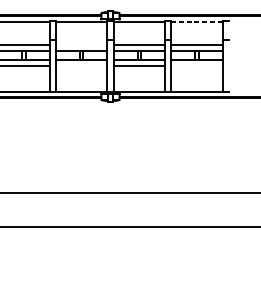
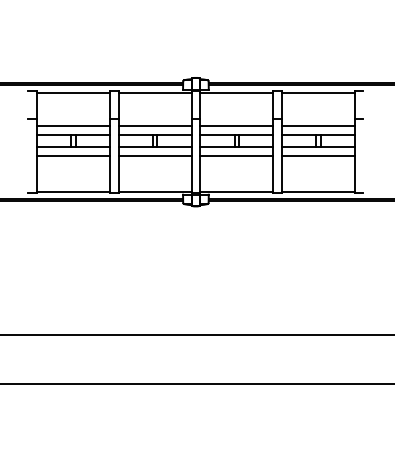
line: (196, 21) -> (317, 92), dashed -> solid
line: (81, 45) -> (154, 126), added
line: (81, 65) -> (154, 155), added
line: (196, 65) -> (317, 155), added

